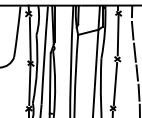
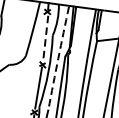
line: (30, 39) -> (45, 39), solid -> dashed
arc: (44, 55) -> (58, 58), solid -> dashed

